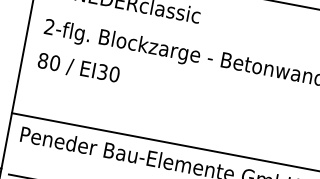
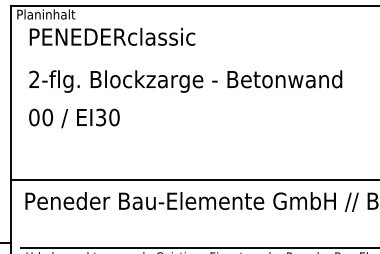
text: (43, 60) -> (34, 117), 80 -> 00

